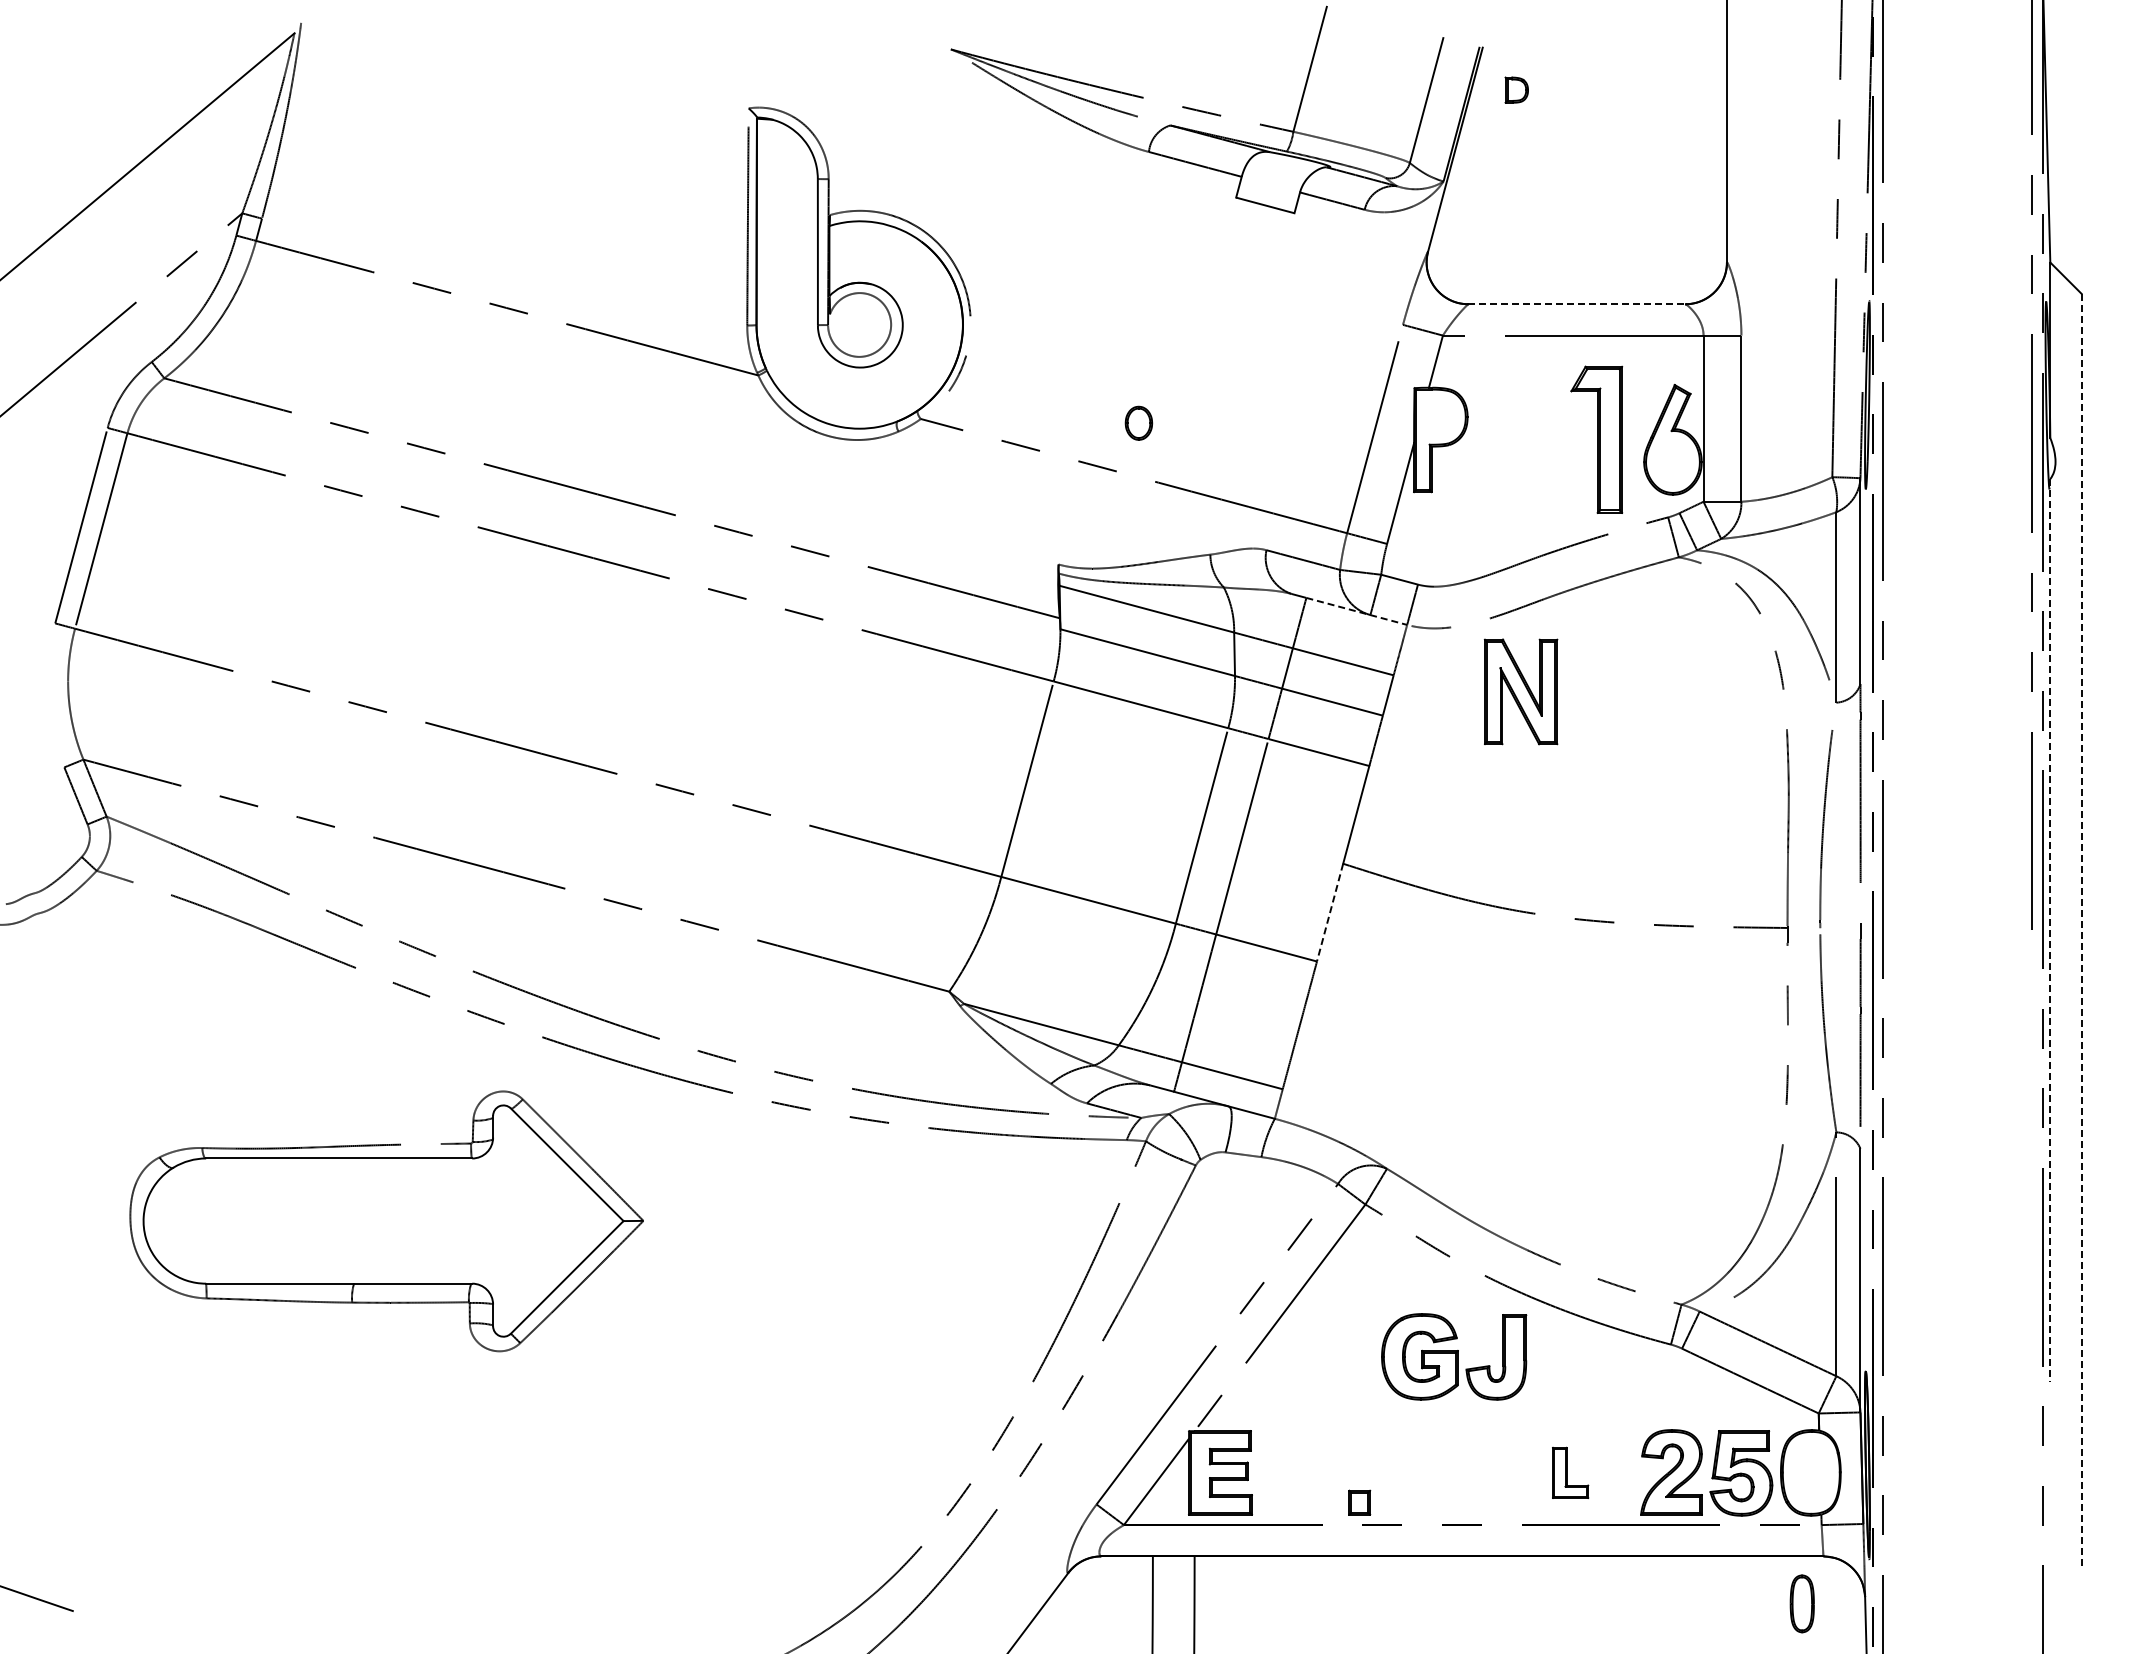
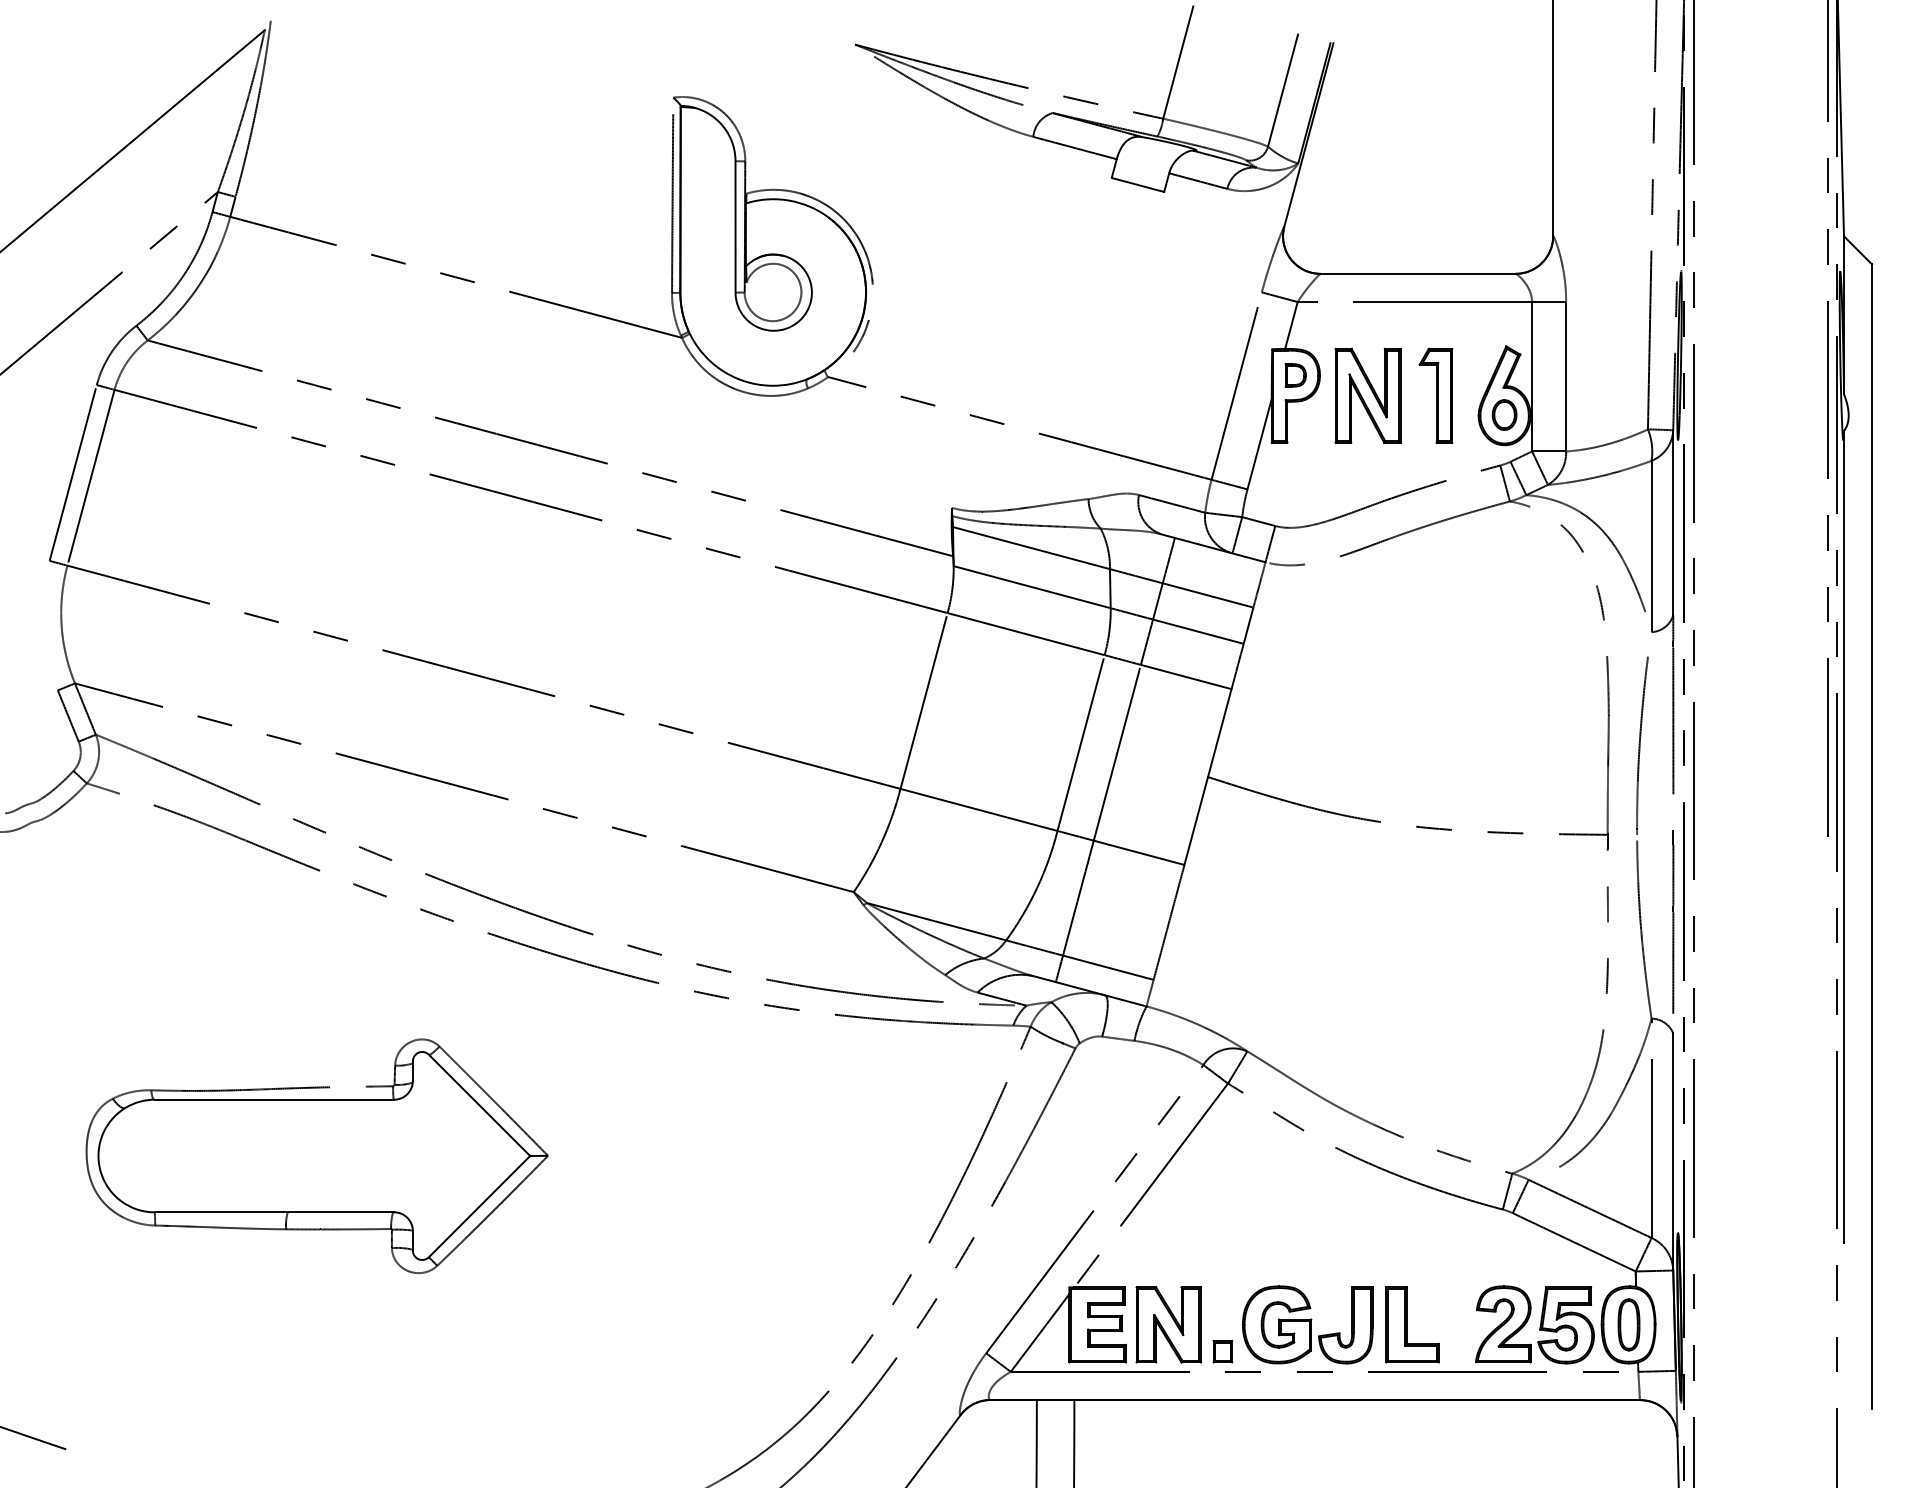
part: (1516, 89) -> (1295, 374), moved
line: (1576, 304) -> (1417, 274), dashed -> solid
part: (1138, 422) -> (1504, 414), moved
part: (1596, 439) -> (1435, 395), size x0.71
line: (1357, 611) -> (1220, 550), dashed -> solid
part: (1520, 691) -> (1367, 395), moved
line: (1330, 912) -> (1196, 820), dashed -> solid
line: (2050, 930) -> (1844, 837), dashed -> solid
line: (2081, 930) -> (1872, 837), dashed -> solid
part: (386, 1221) -> (316, 1156), moved
part: (1454, 1356) -> (1308, 1324), moved
part: (1299, 1472) -> (1168, 1324), added
part: (1570, 1472) -> (1412, 1324), size x1.67
part: (1801, 1603) -> (1628, 1324), moved

